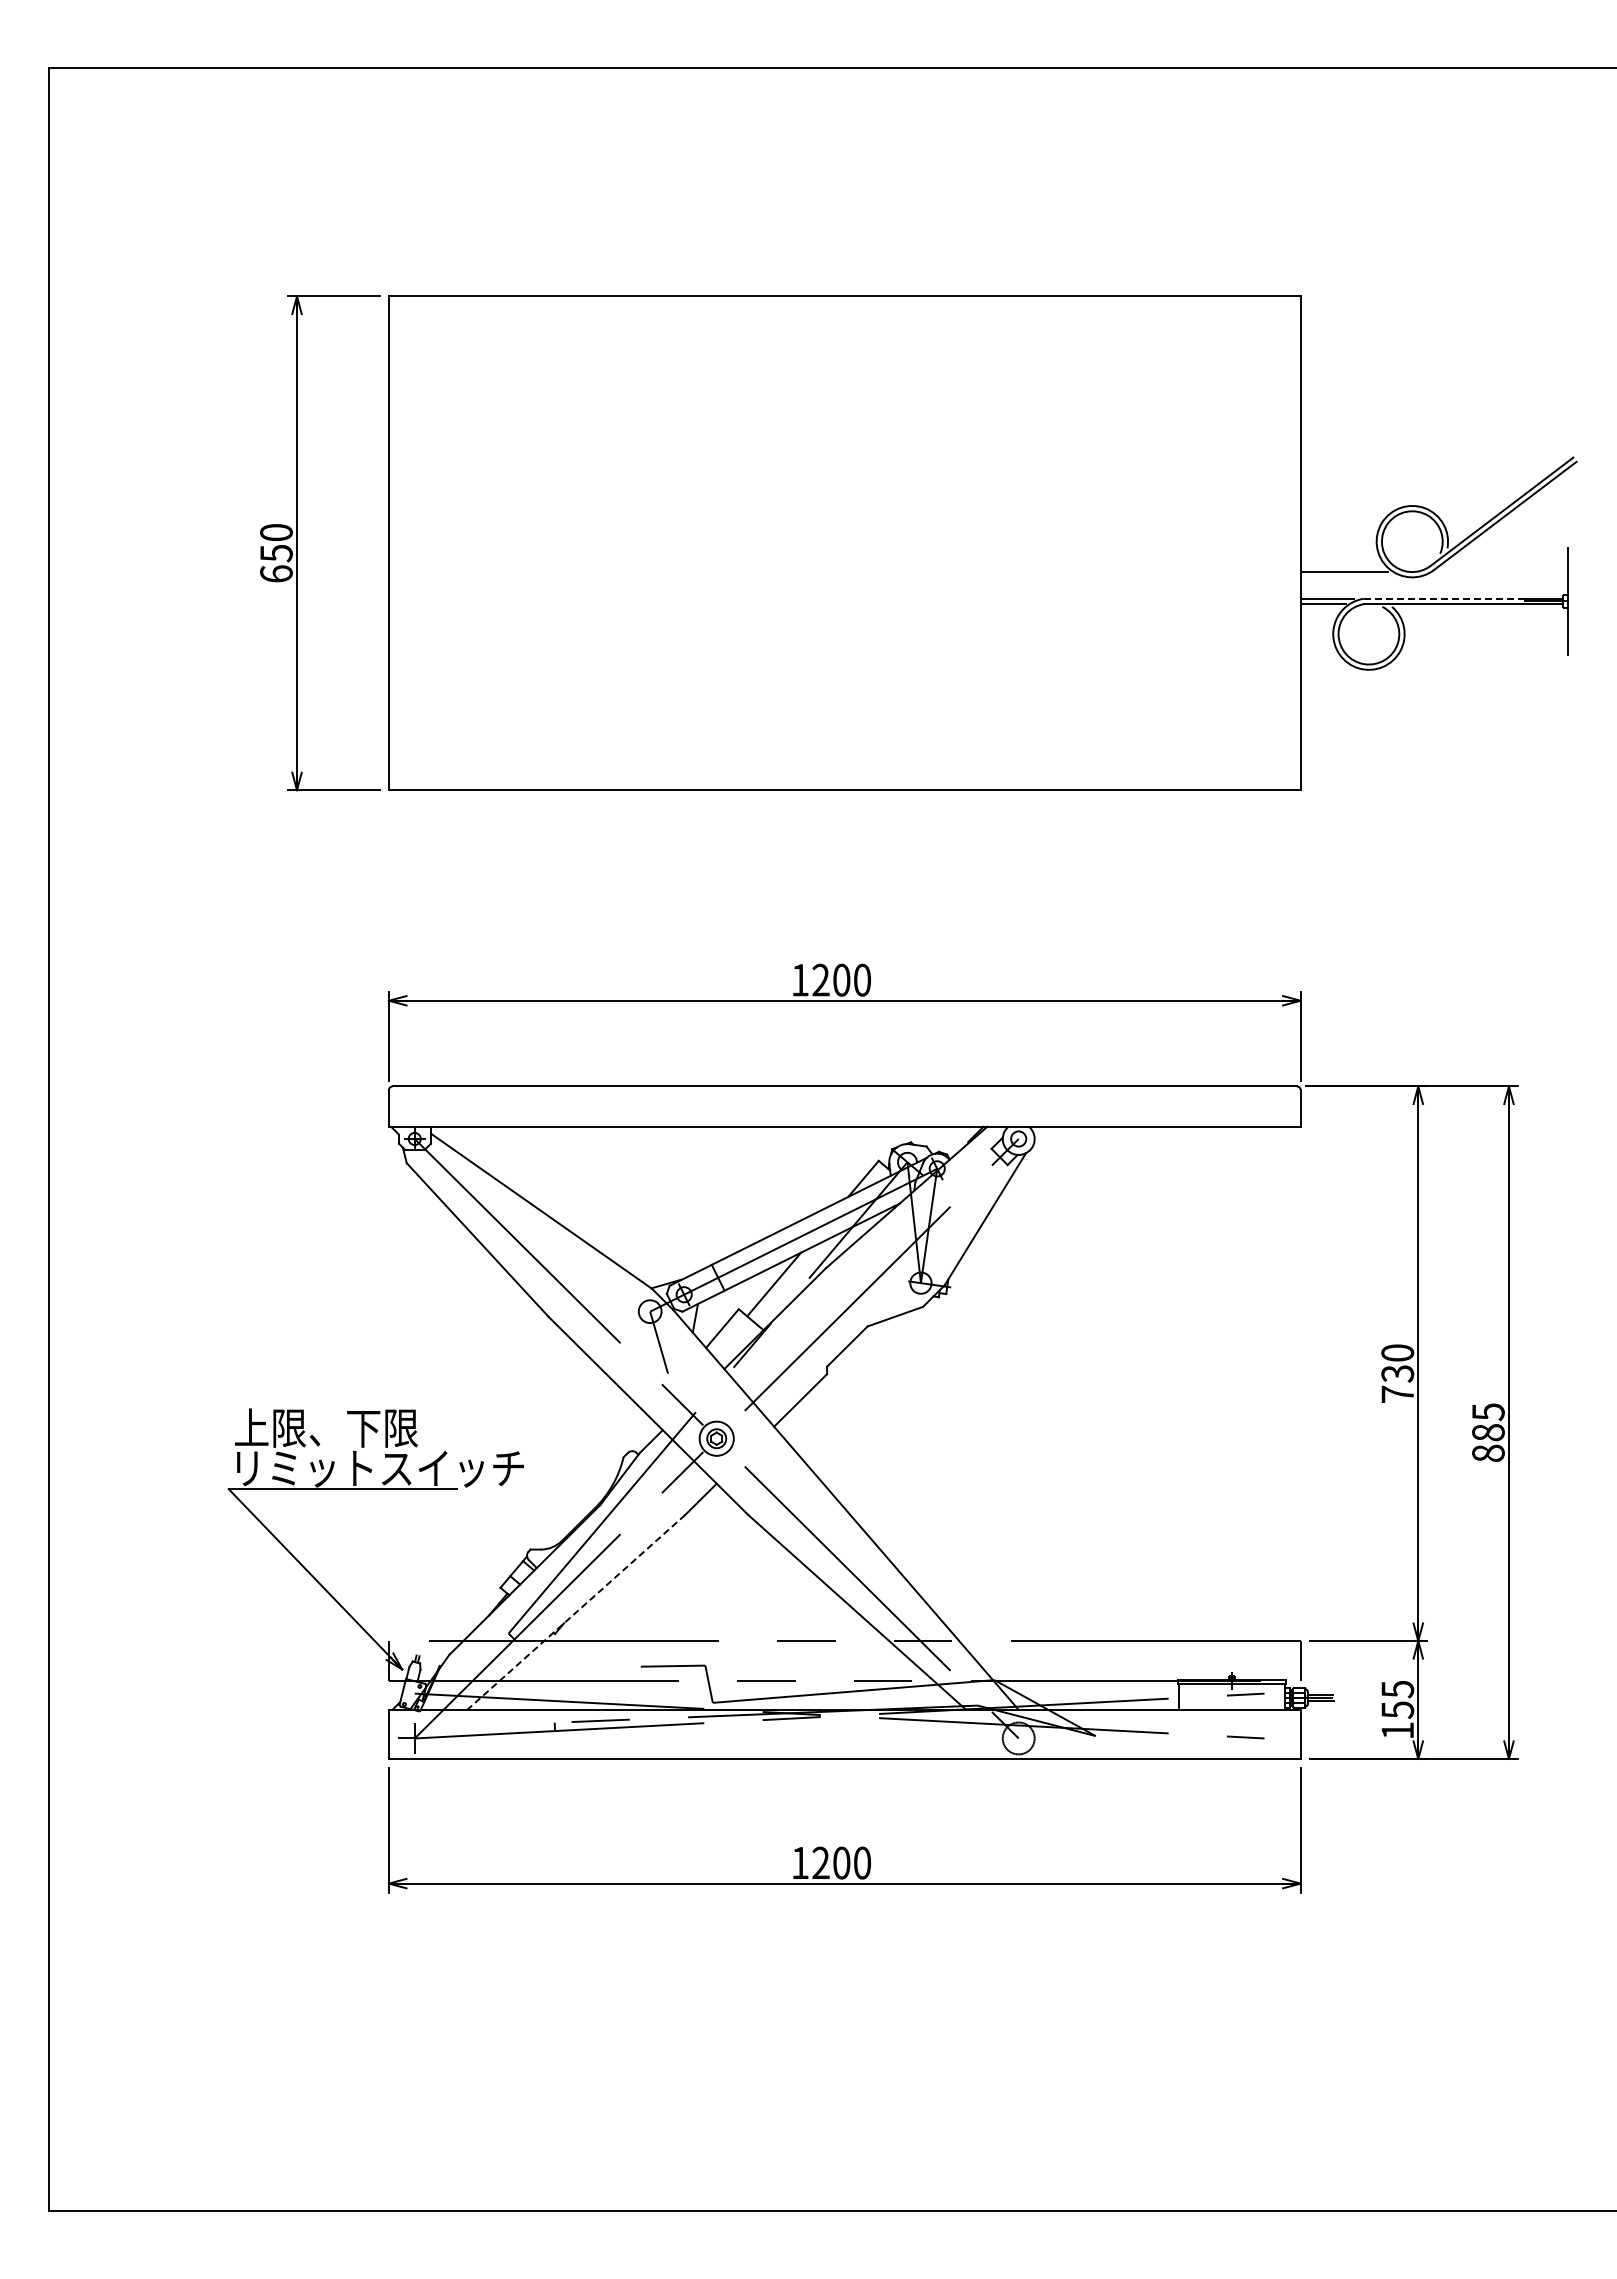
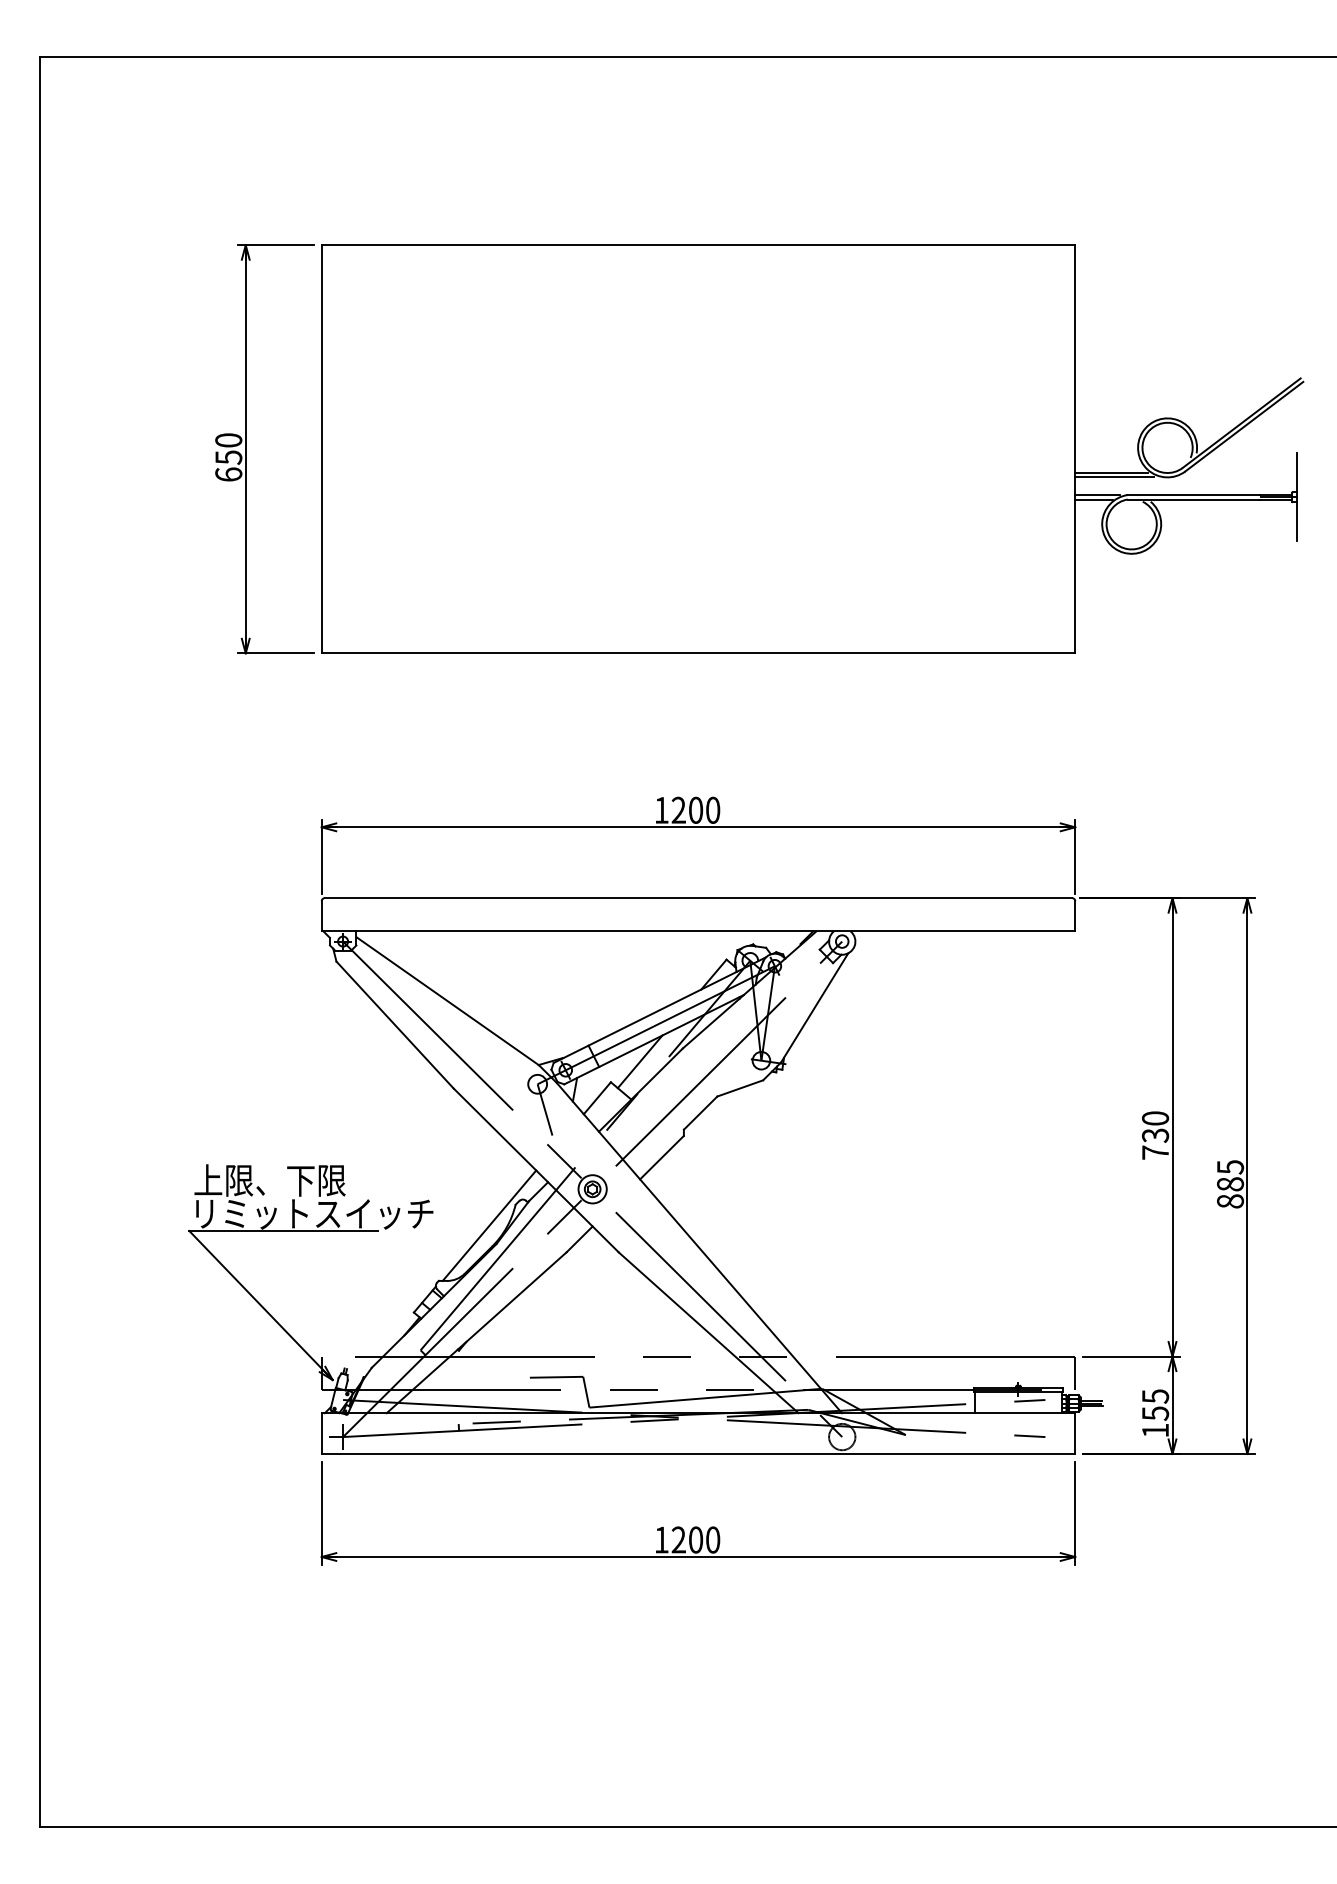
line: (1347, 577) -> (1113, 477), added
line: (1444, 598) -> (1194, 494), dashed -> solid
line: (591, 1482) -> (489, 1225), added
line: (576, 1612) -> (476, 1332), dashed -> solid

